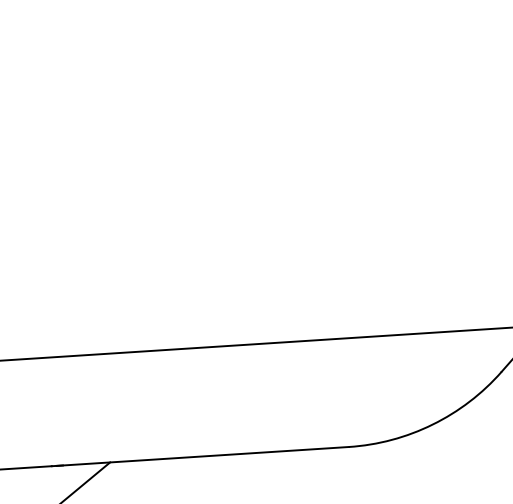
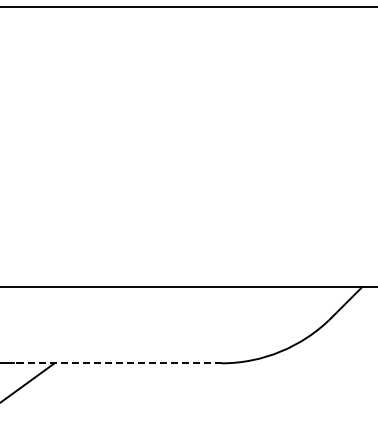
line: (200, 456) -> (117, 363), solid -> dashed

